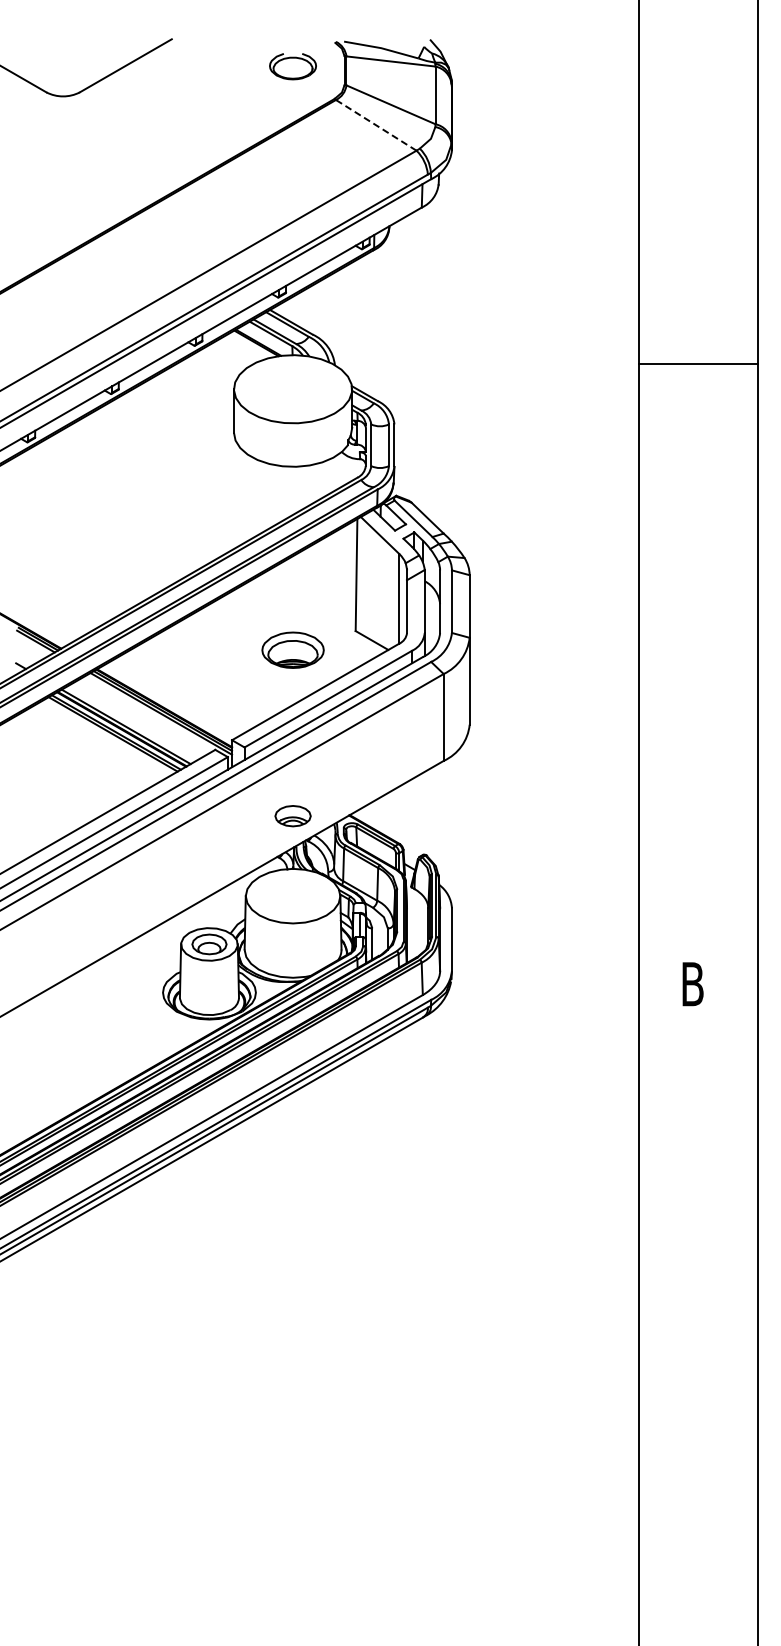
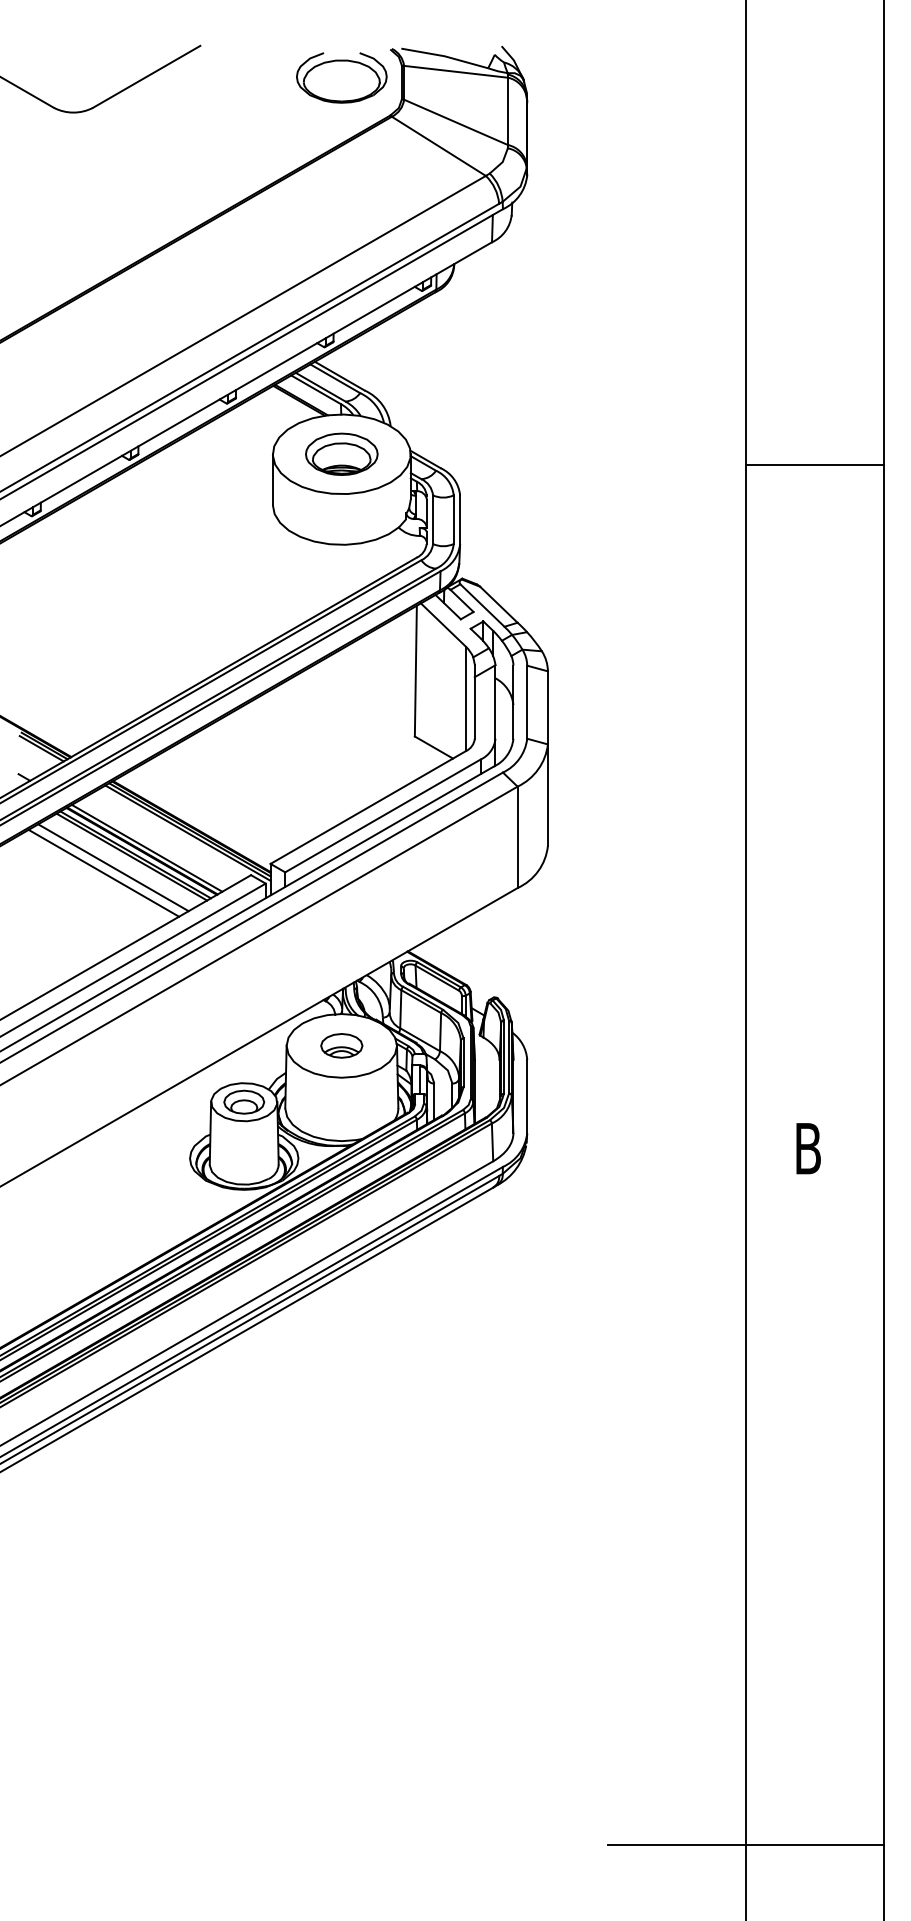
part: (292, 66) -> (341, 77), size x1.67
line: (376, 125) -> (439, 146), dashed -> solid
line: (698, 363) -> (814, 465), moved
part: (292, 649) -> (341, 453), moved
line: (96, 743) -> (112, 867), added
line: (88, 748) -> (103, 873), added
part: (292, 816) -> (341, 1046), moved
line: (639, 1581) -> (746, 1845), added

